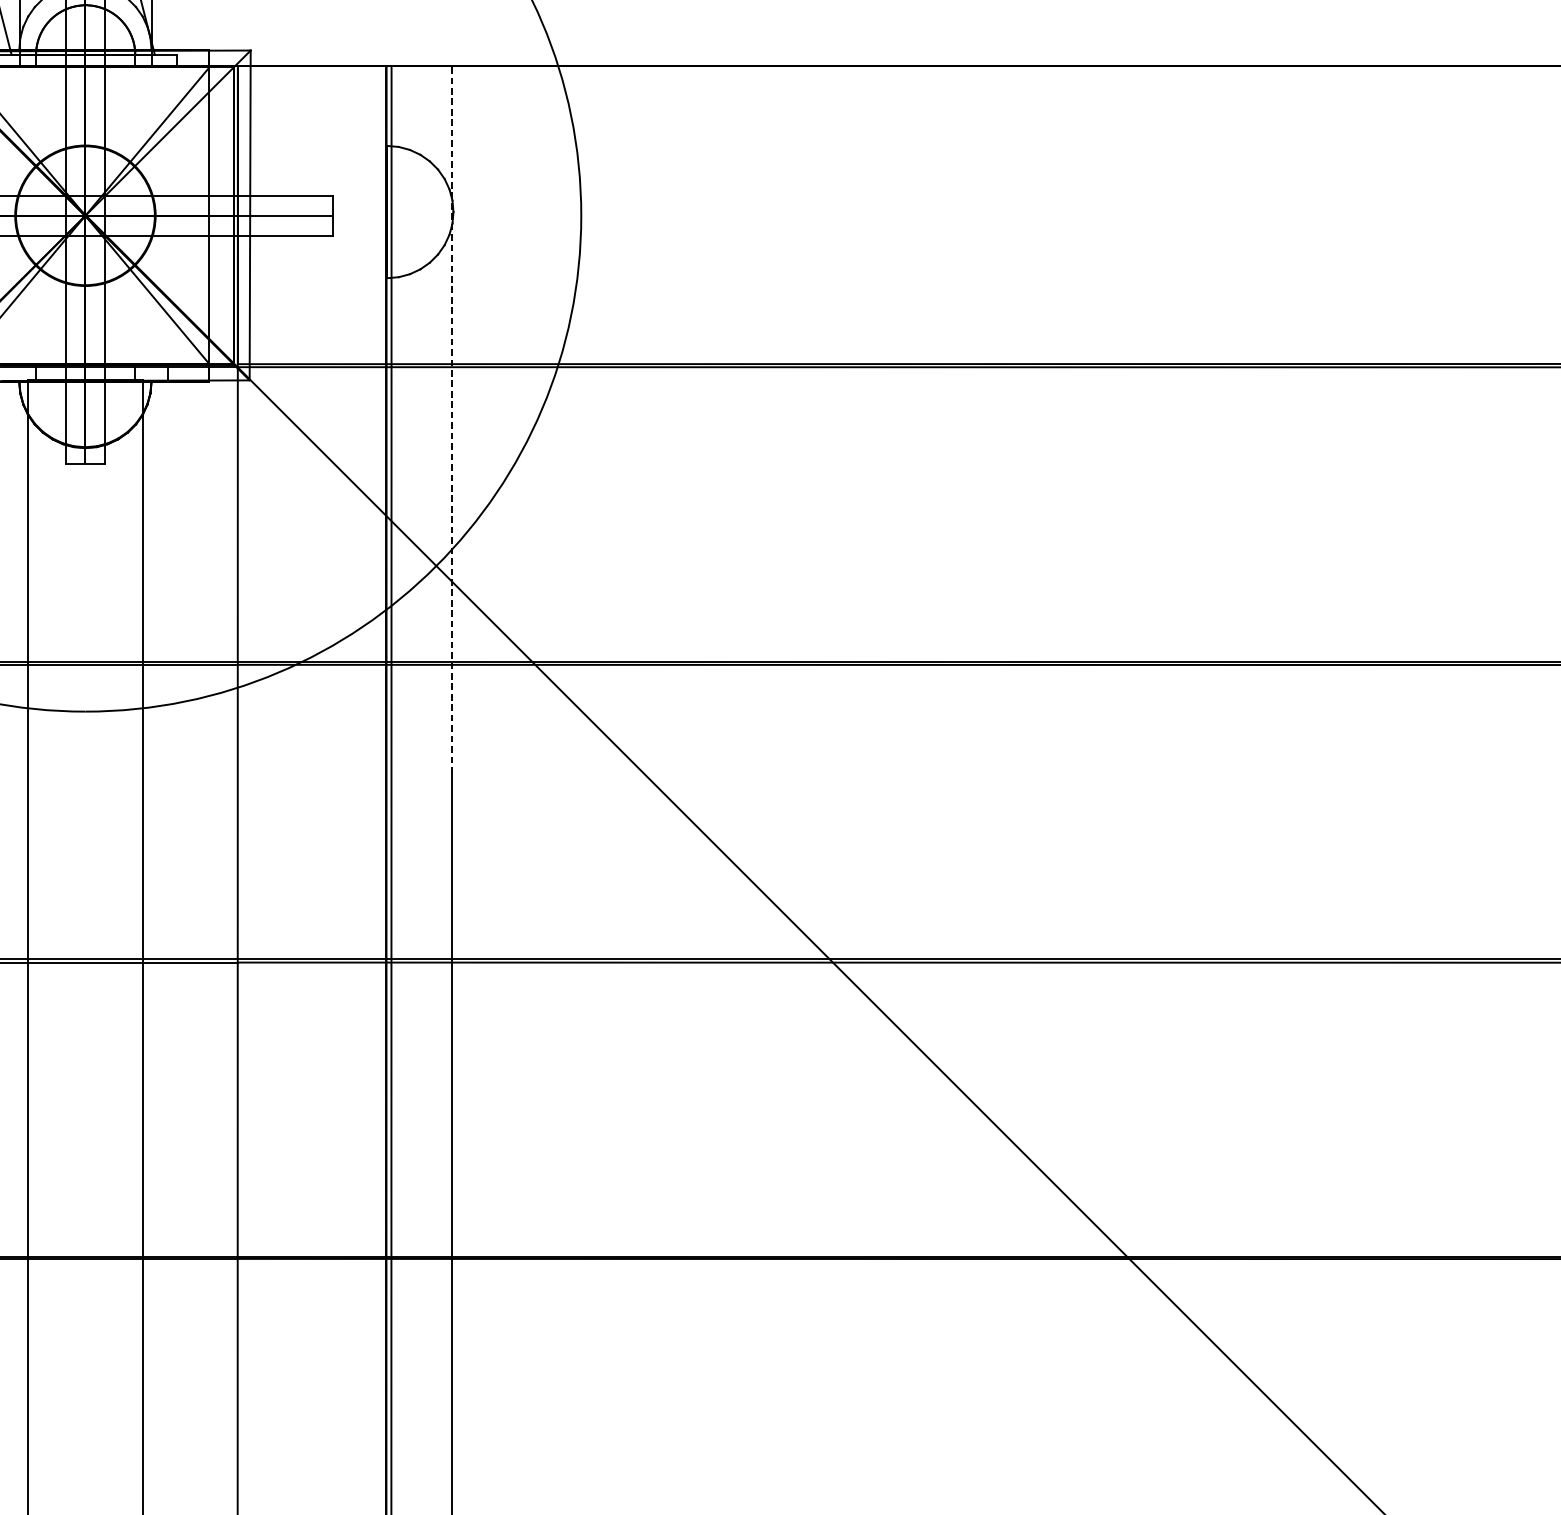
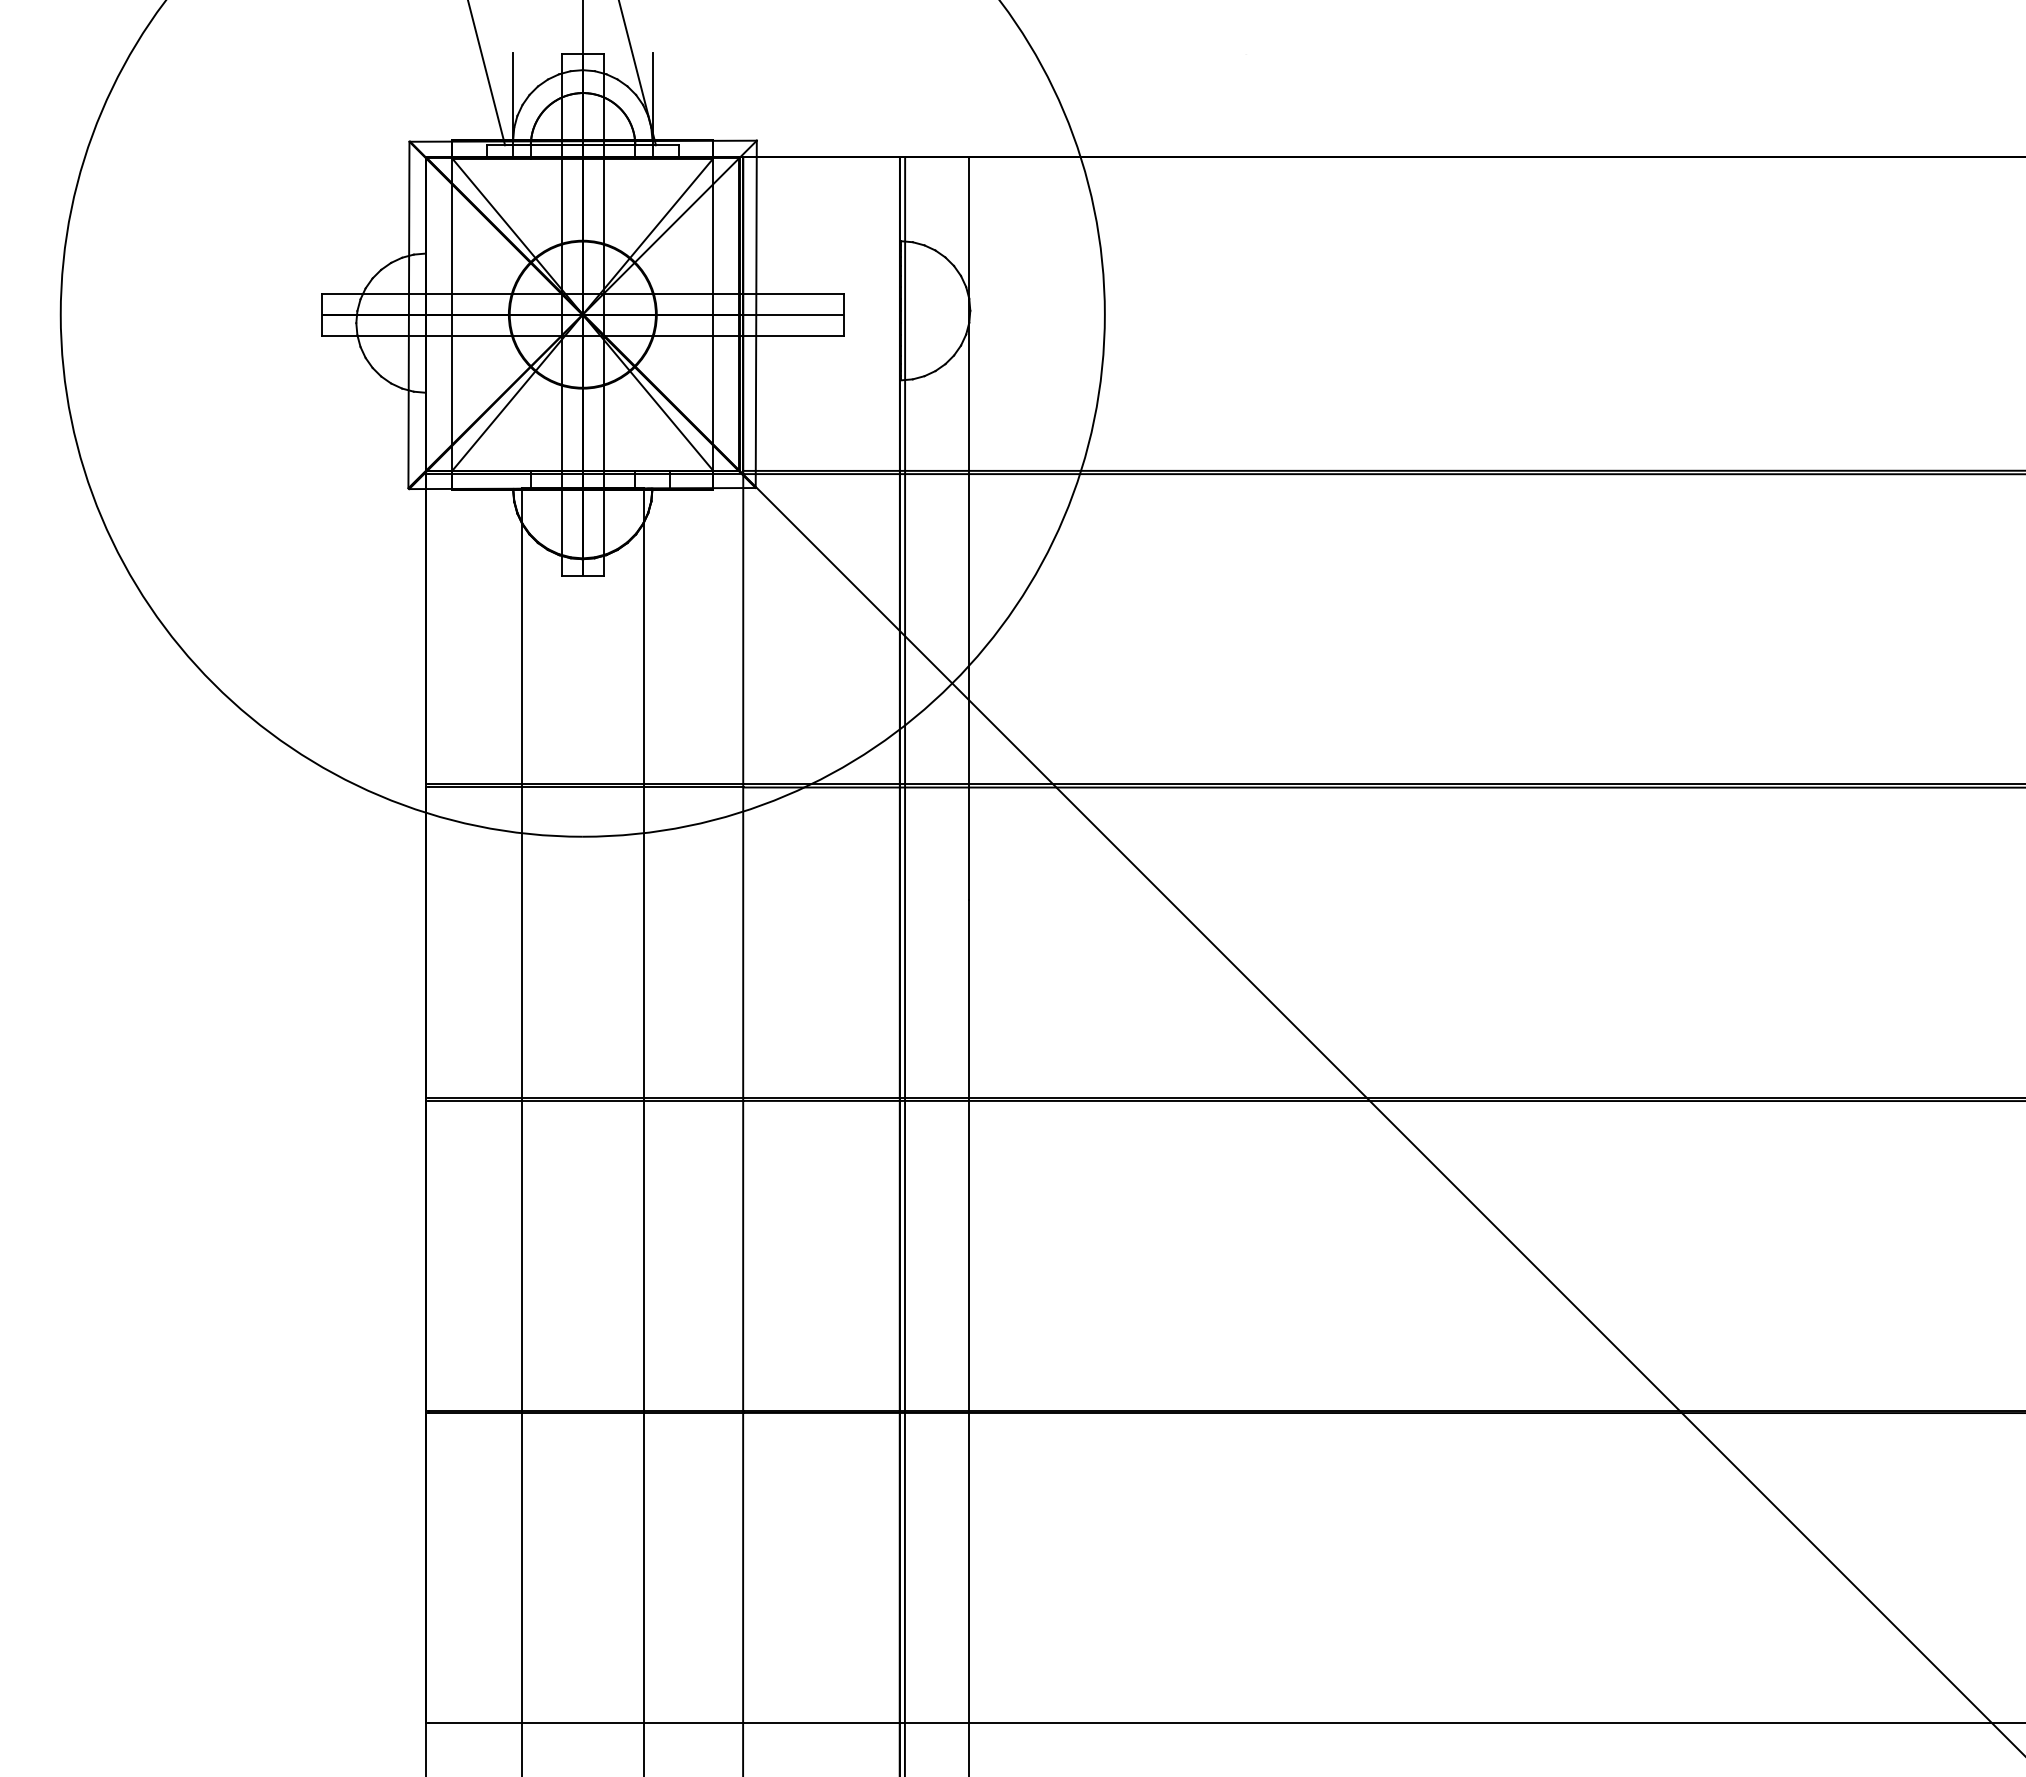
line: (452, 419) -> (969, 529), dashed -> solid

